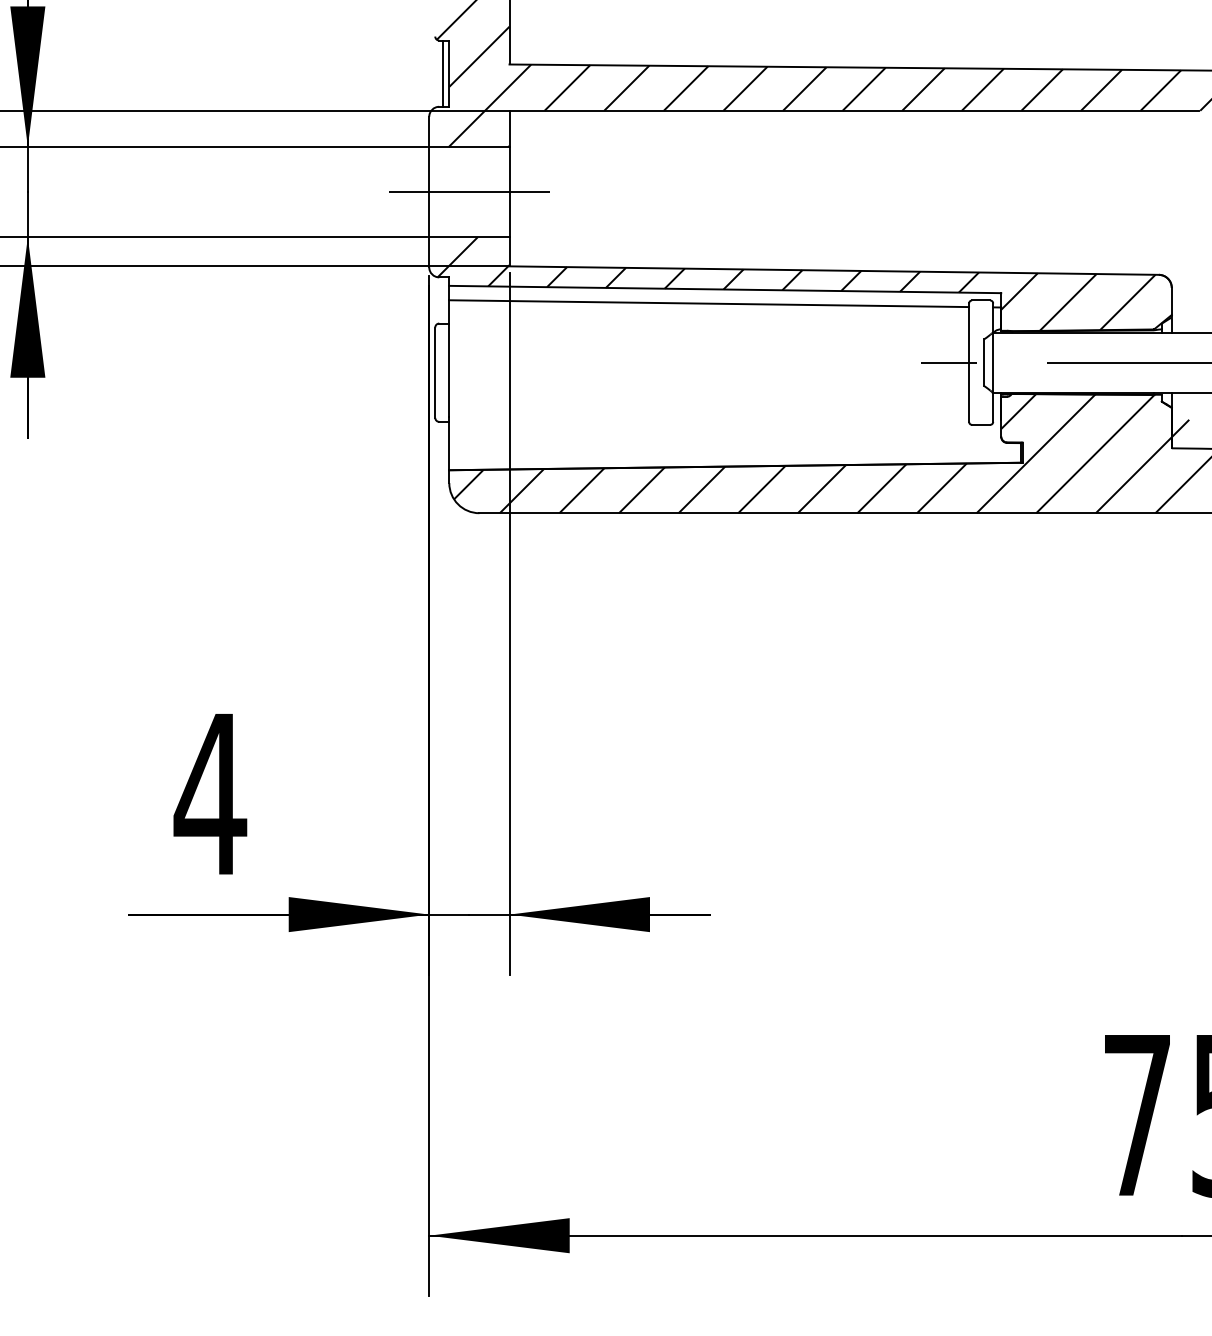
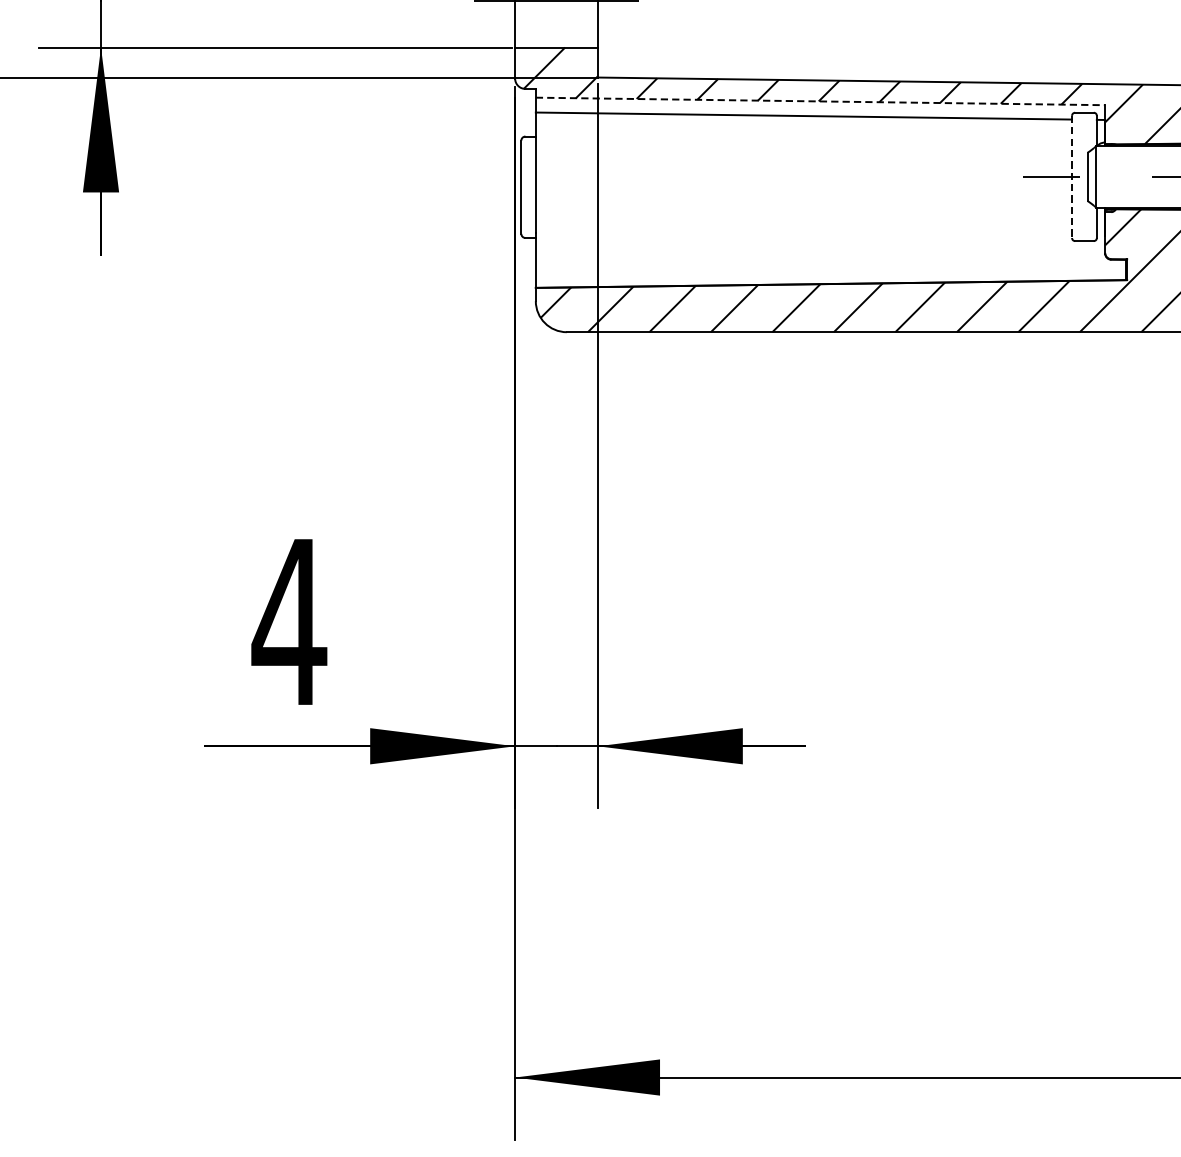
line: (725, 289) -> (820, 101), solid -> dashed
line: (969, 363) -> (1072, 177), solid -> dashed

